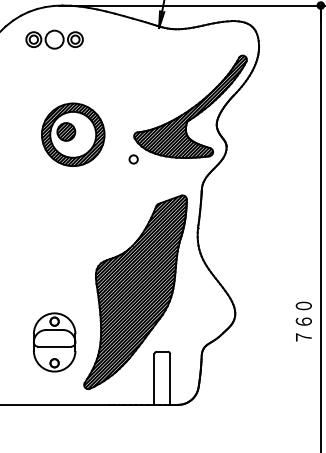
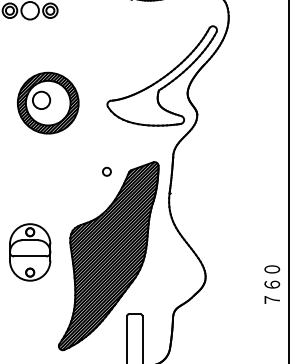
hatch: (190, 106) -> (162, 75), removed
hatch: (66, 131) -> (41, 99), removed
circle: (133, 159) -> (106, 171), moved
part: (54, 342) -> (30, 252), moved

